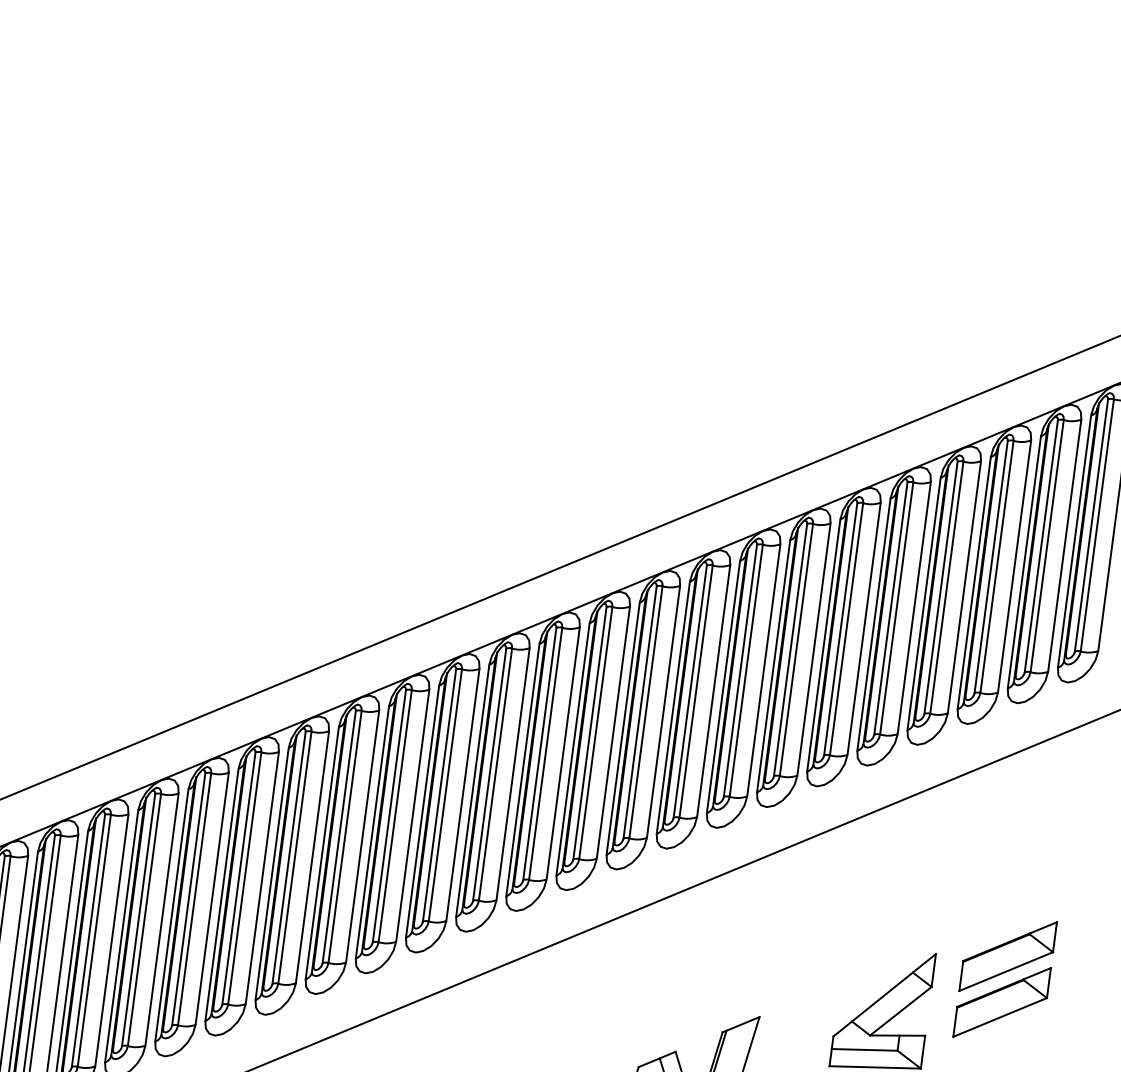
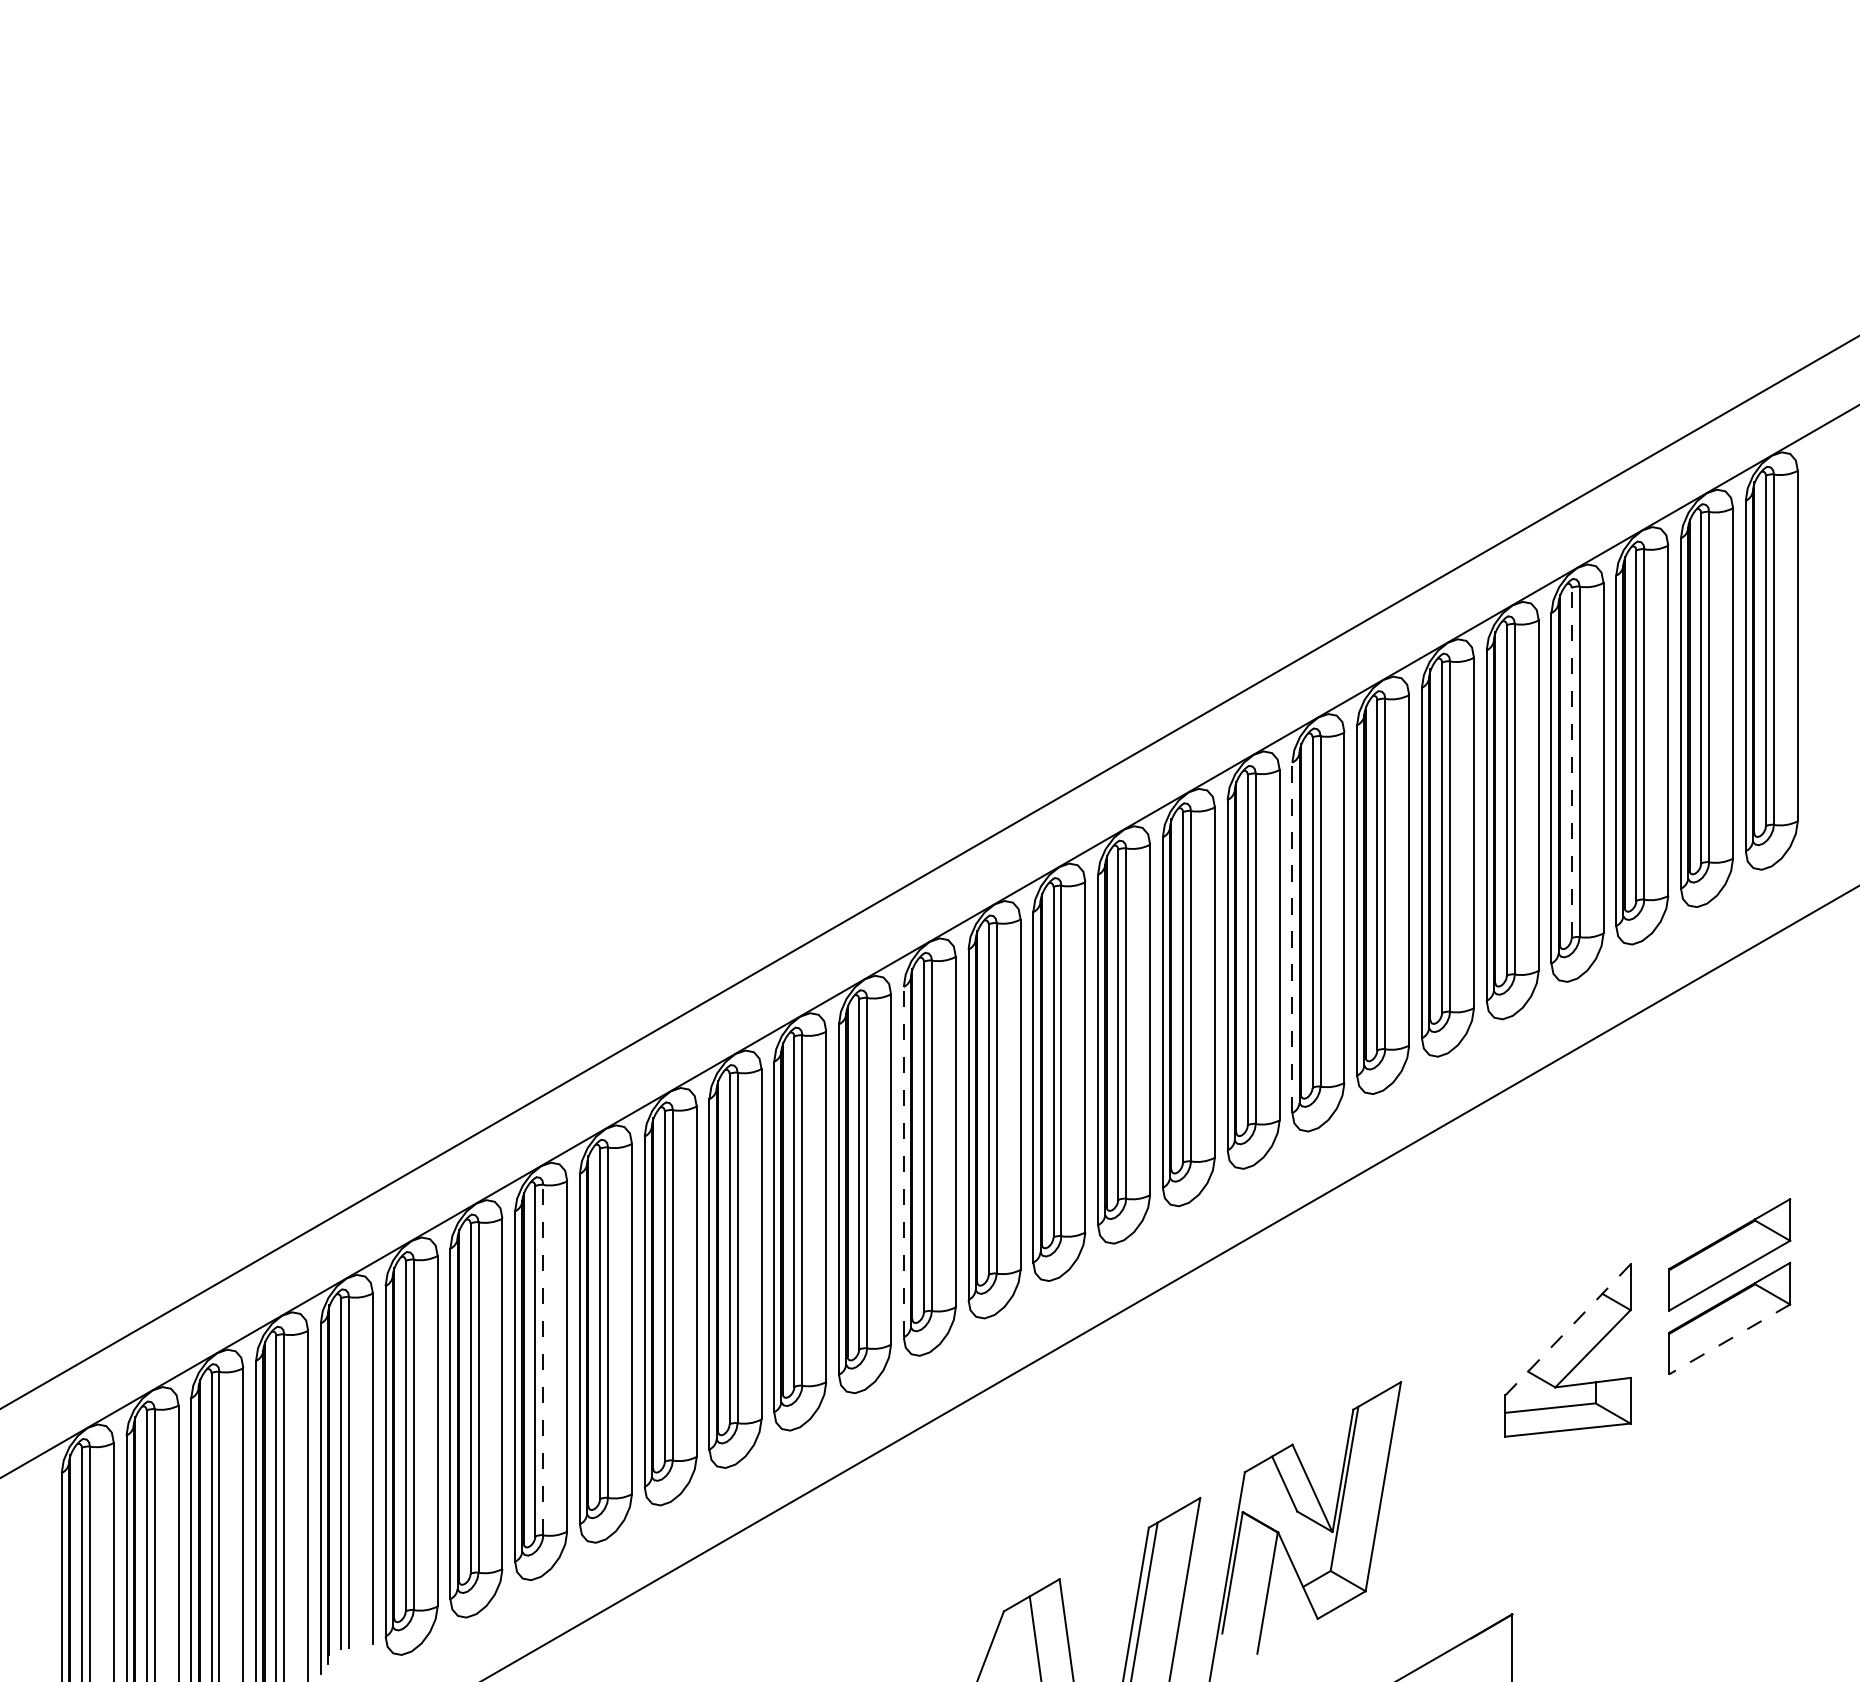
line: (940, 587) -> (1571, 762), solid -> dashed
line: (723, 686) -> (1292, 937), solid -> dashed
line: (422, 811) -> (903, 1161), solid -> dashed
line: (144, 919) -> (543, 1359), solid -> dashed
line: (885, 995) -> (1568, 1329), solid -> dashed
line: (999, 1017) -> (1729, 1339), solid -> dashed

